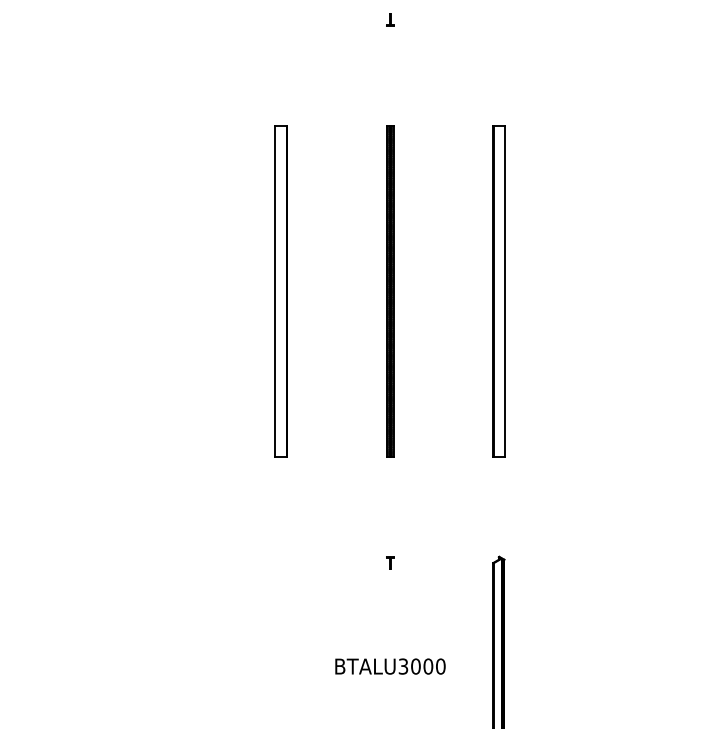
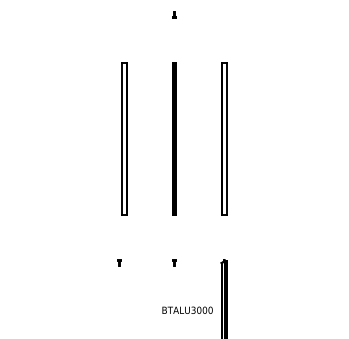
part: (269, 561) -> (119, 262), added
text: (390, 664) -> (187, 309), moved

